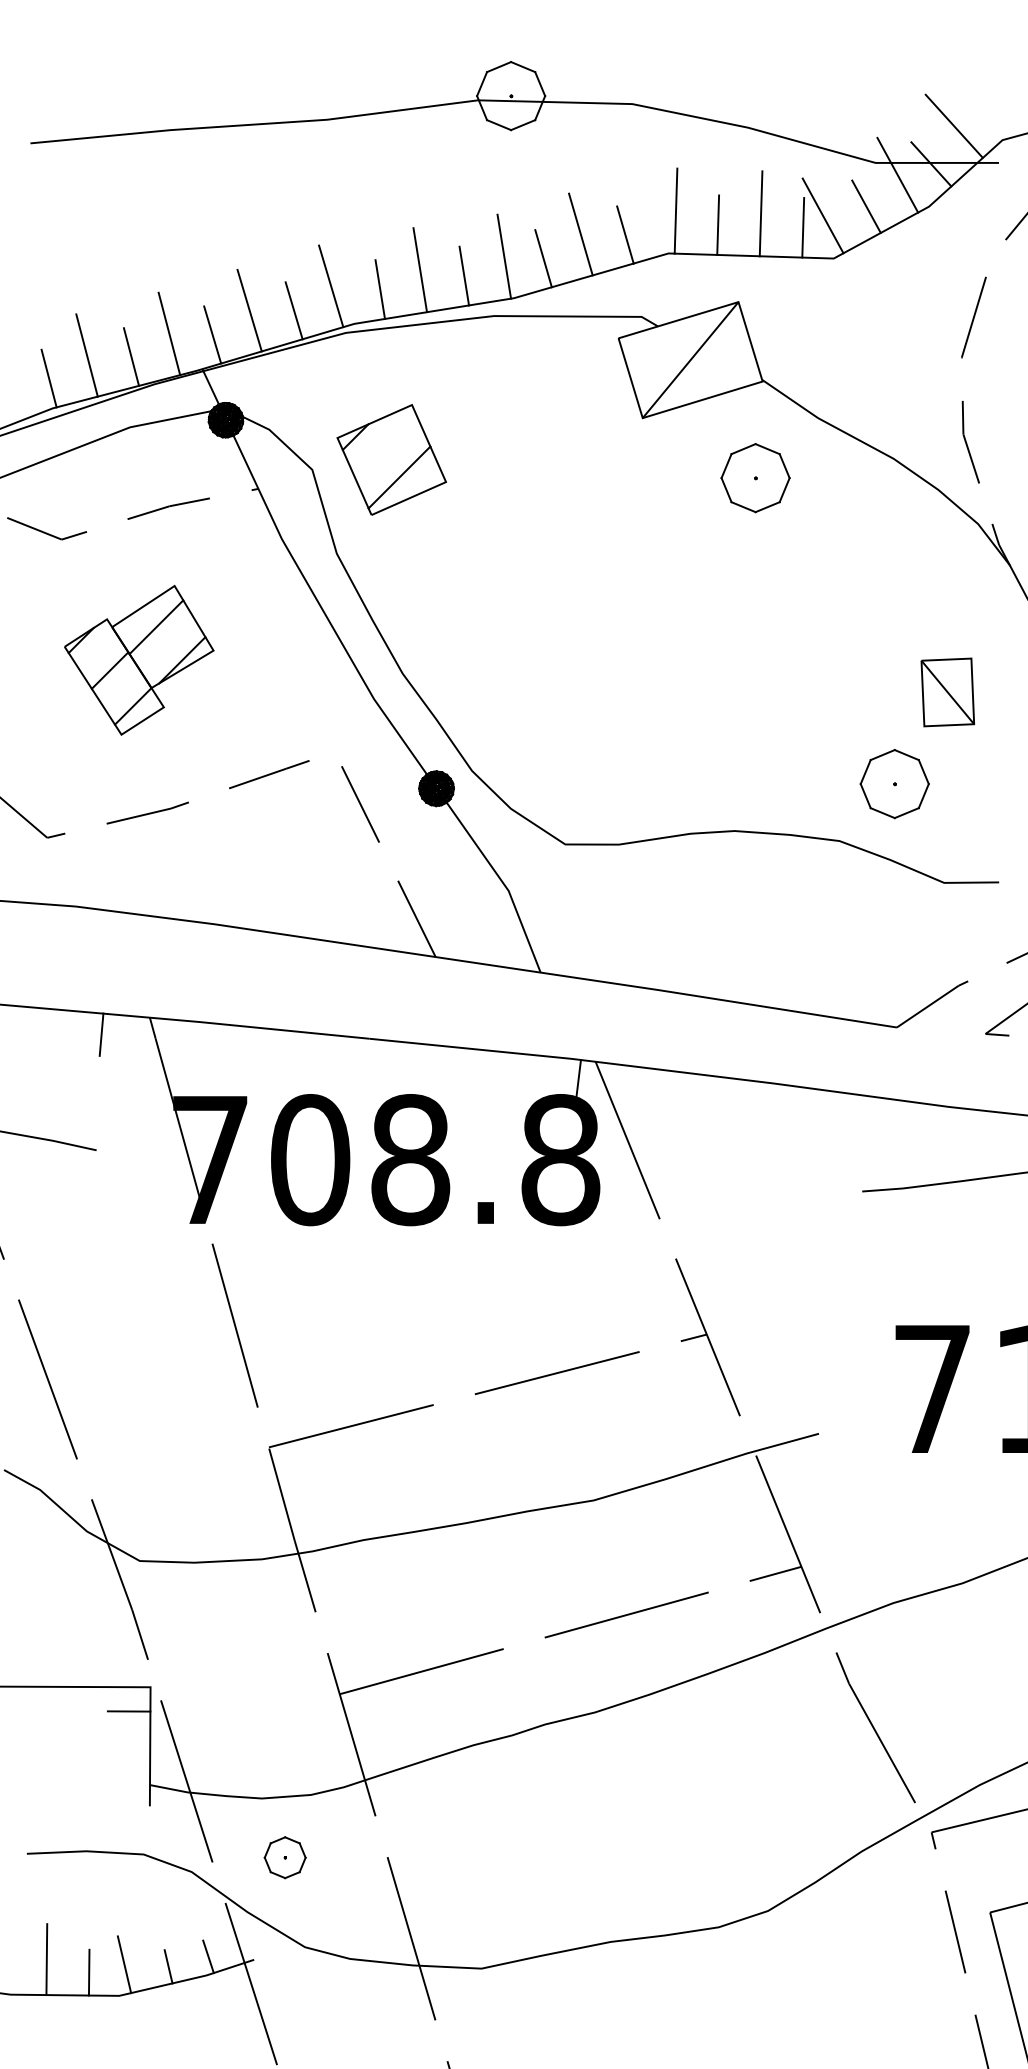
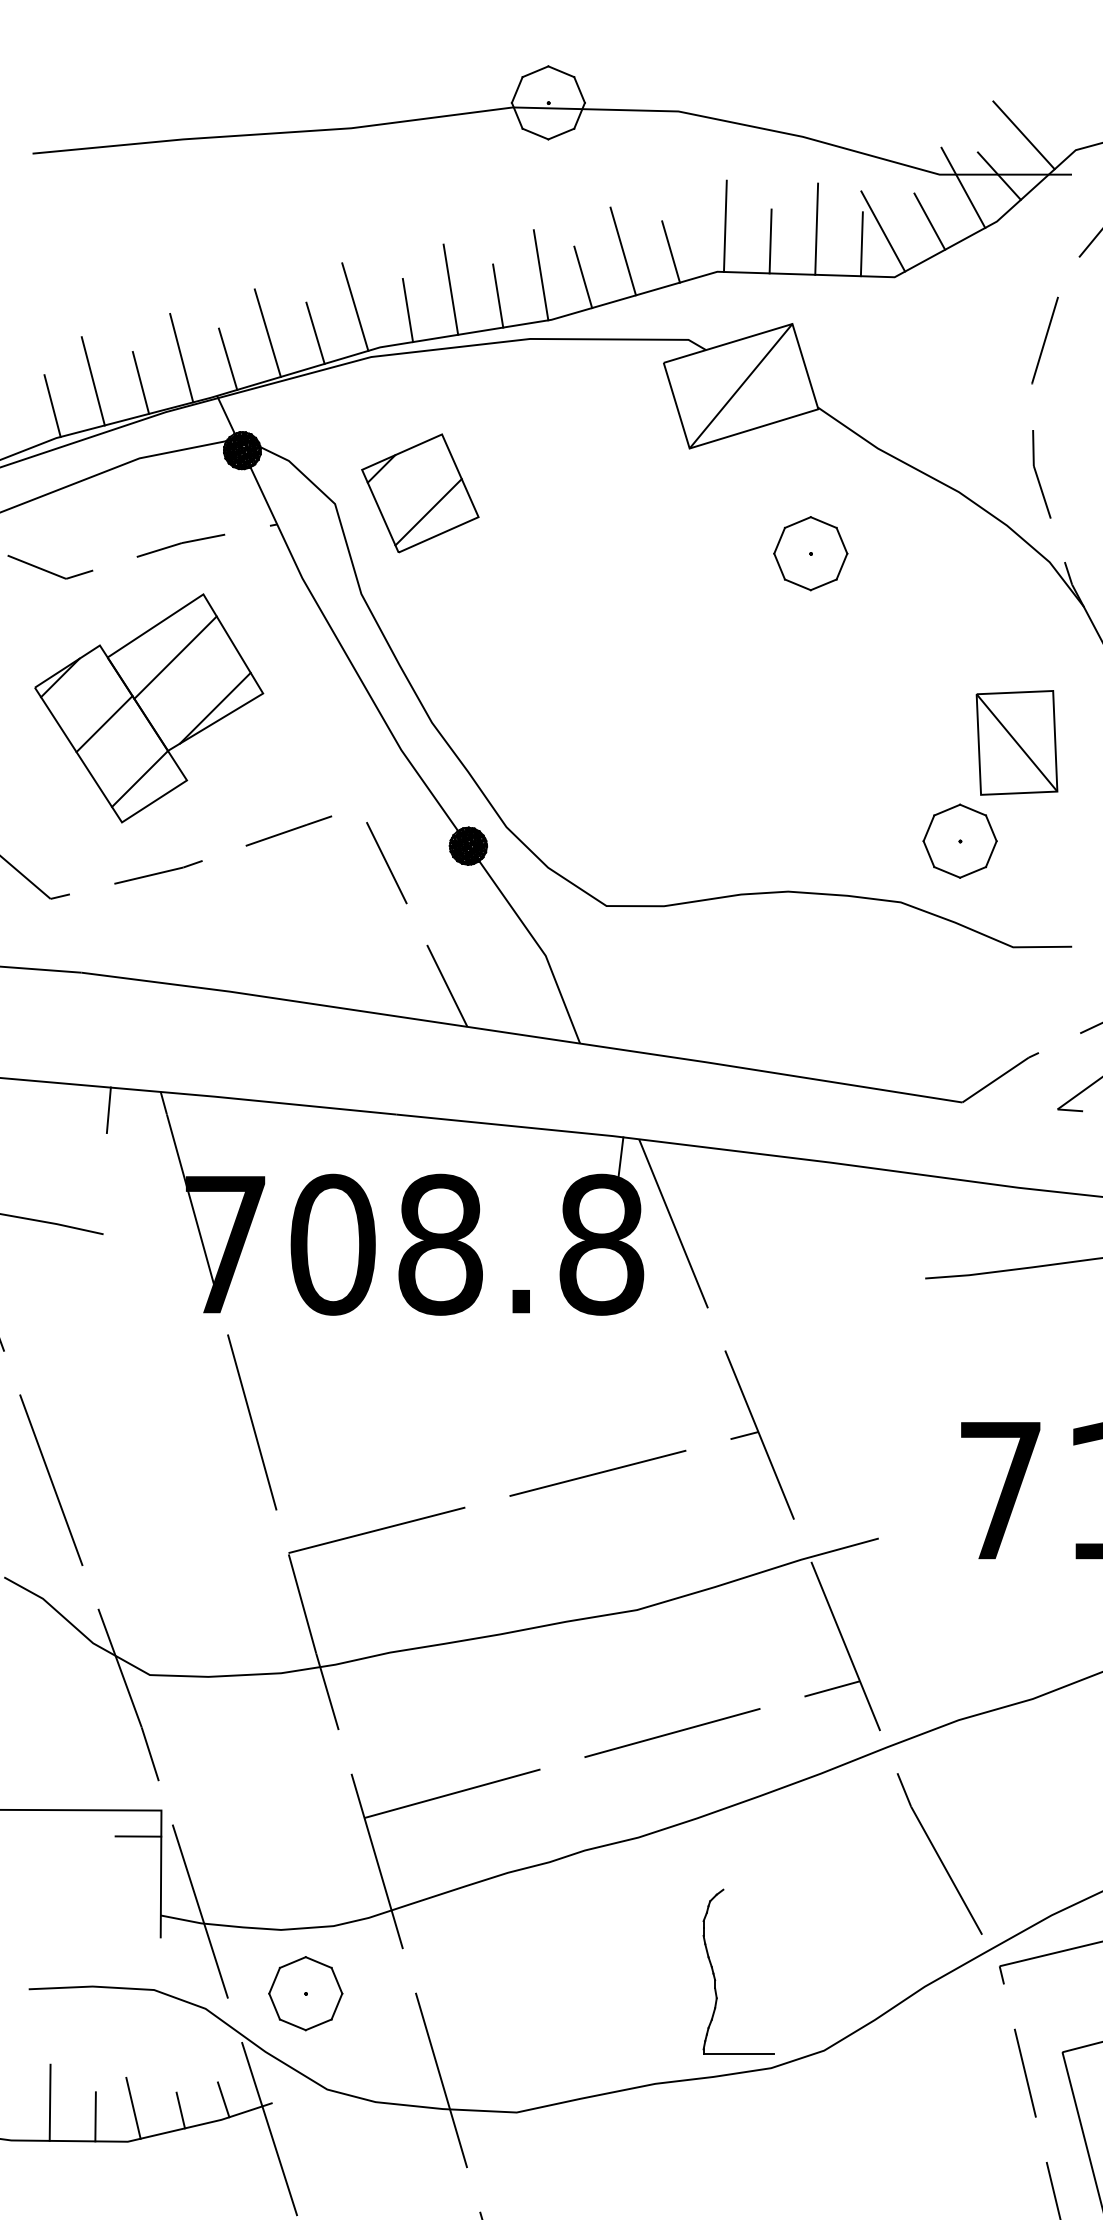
part: (755, 478) -> (810, 554), moved
part: (139, 660) -> (149, 708), size x1.43
part: (947, 692) -> (1016, 742), size x1.43
part: (667, 1844) -> (716, 1979), added
part: (285, 1857) -> (306, 1993), size x1.67

